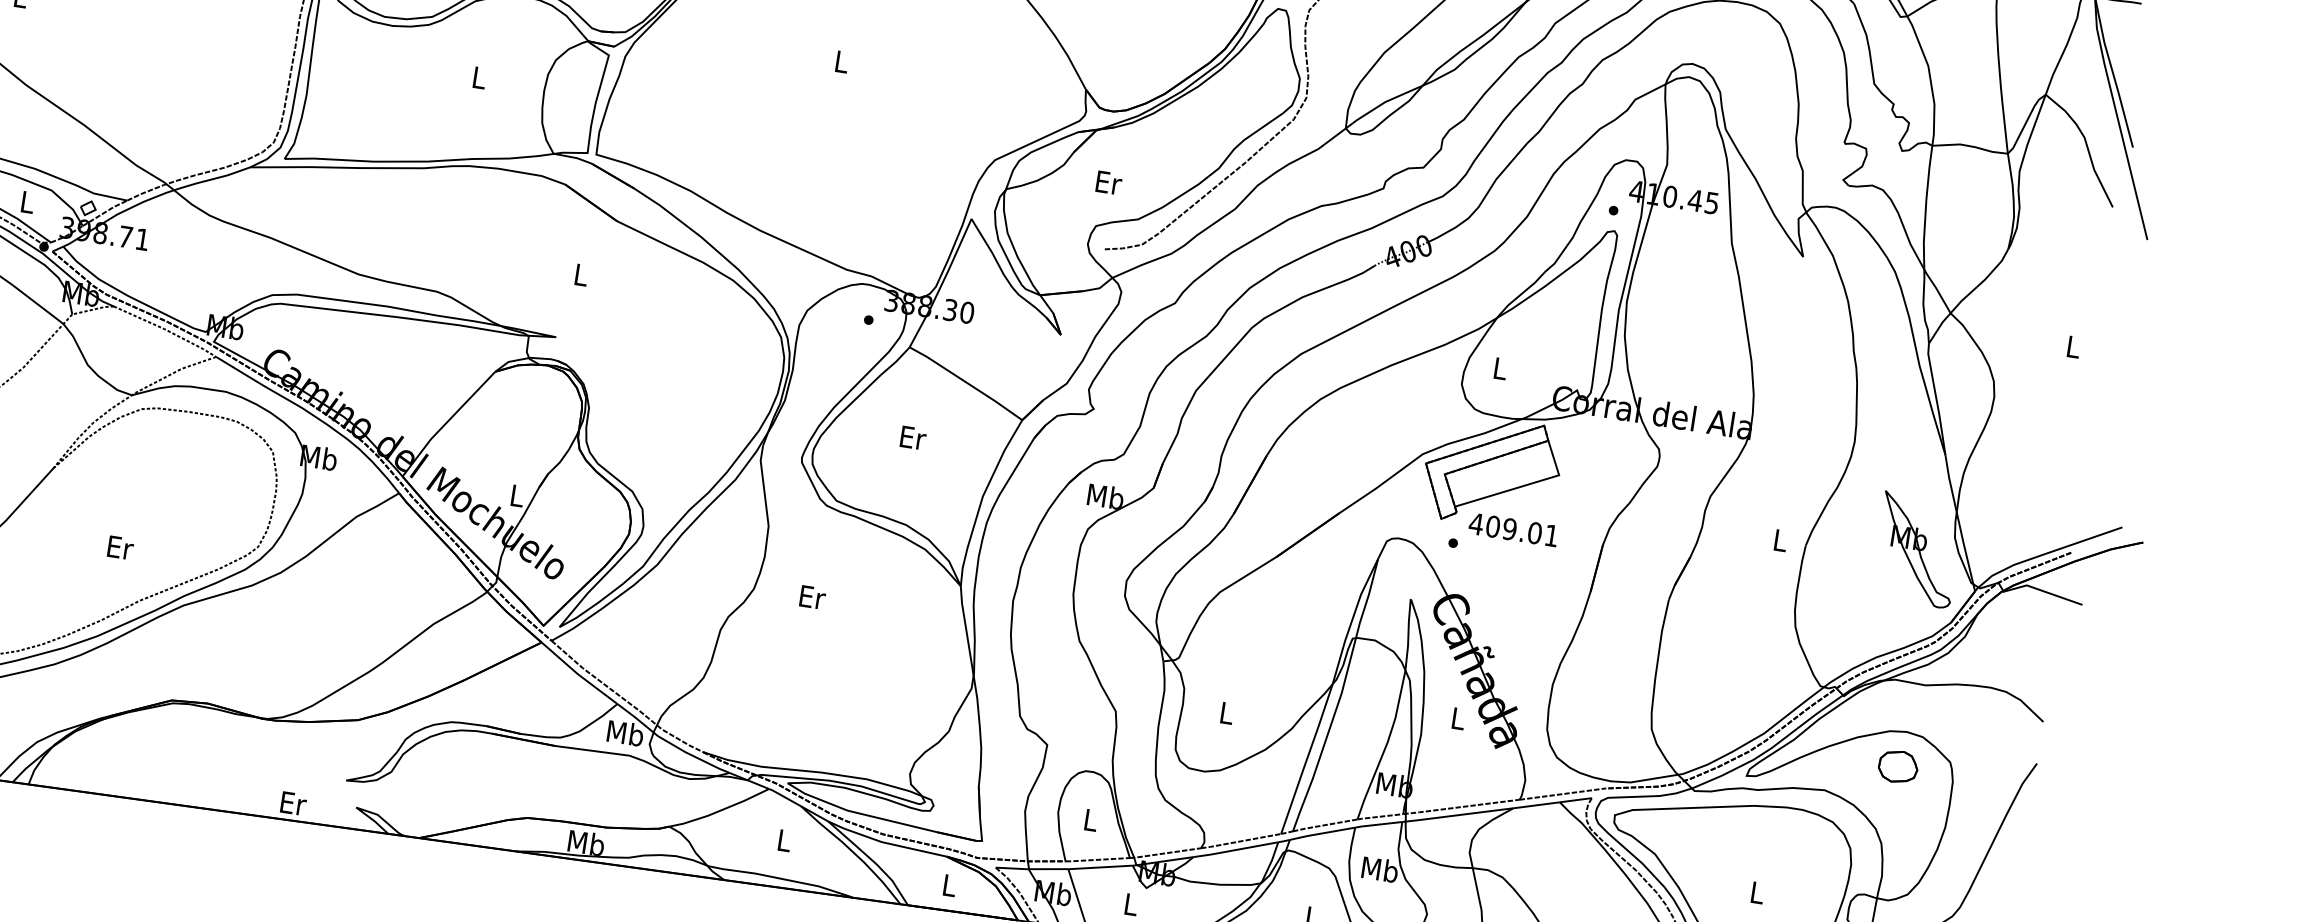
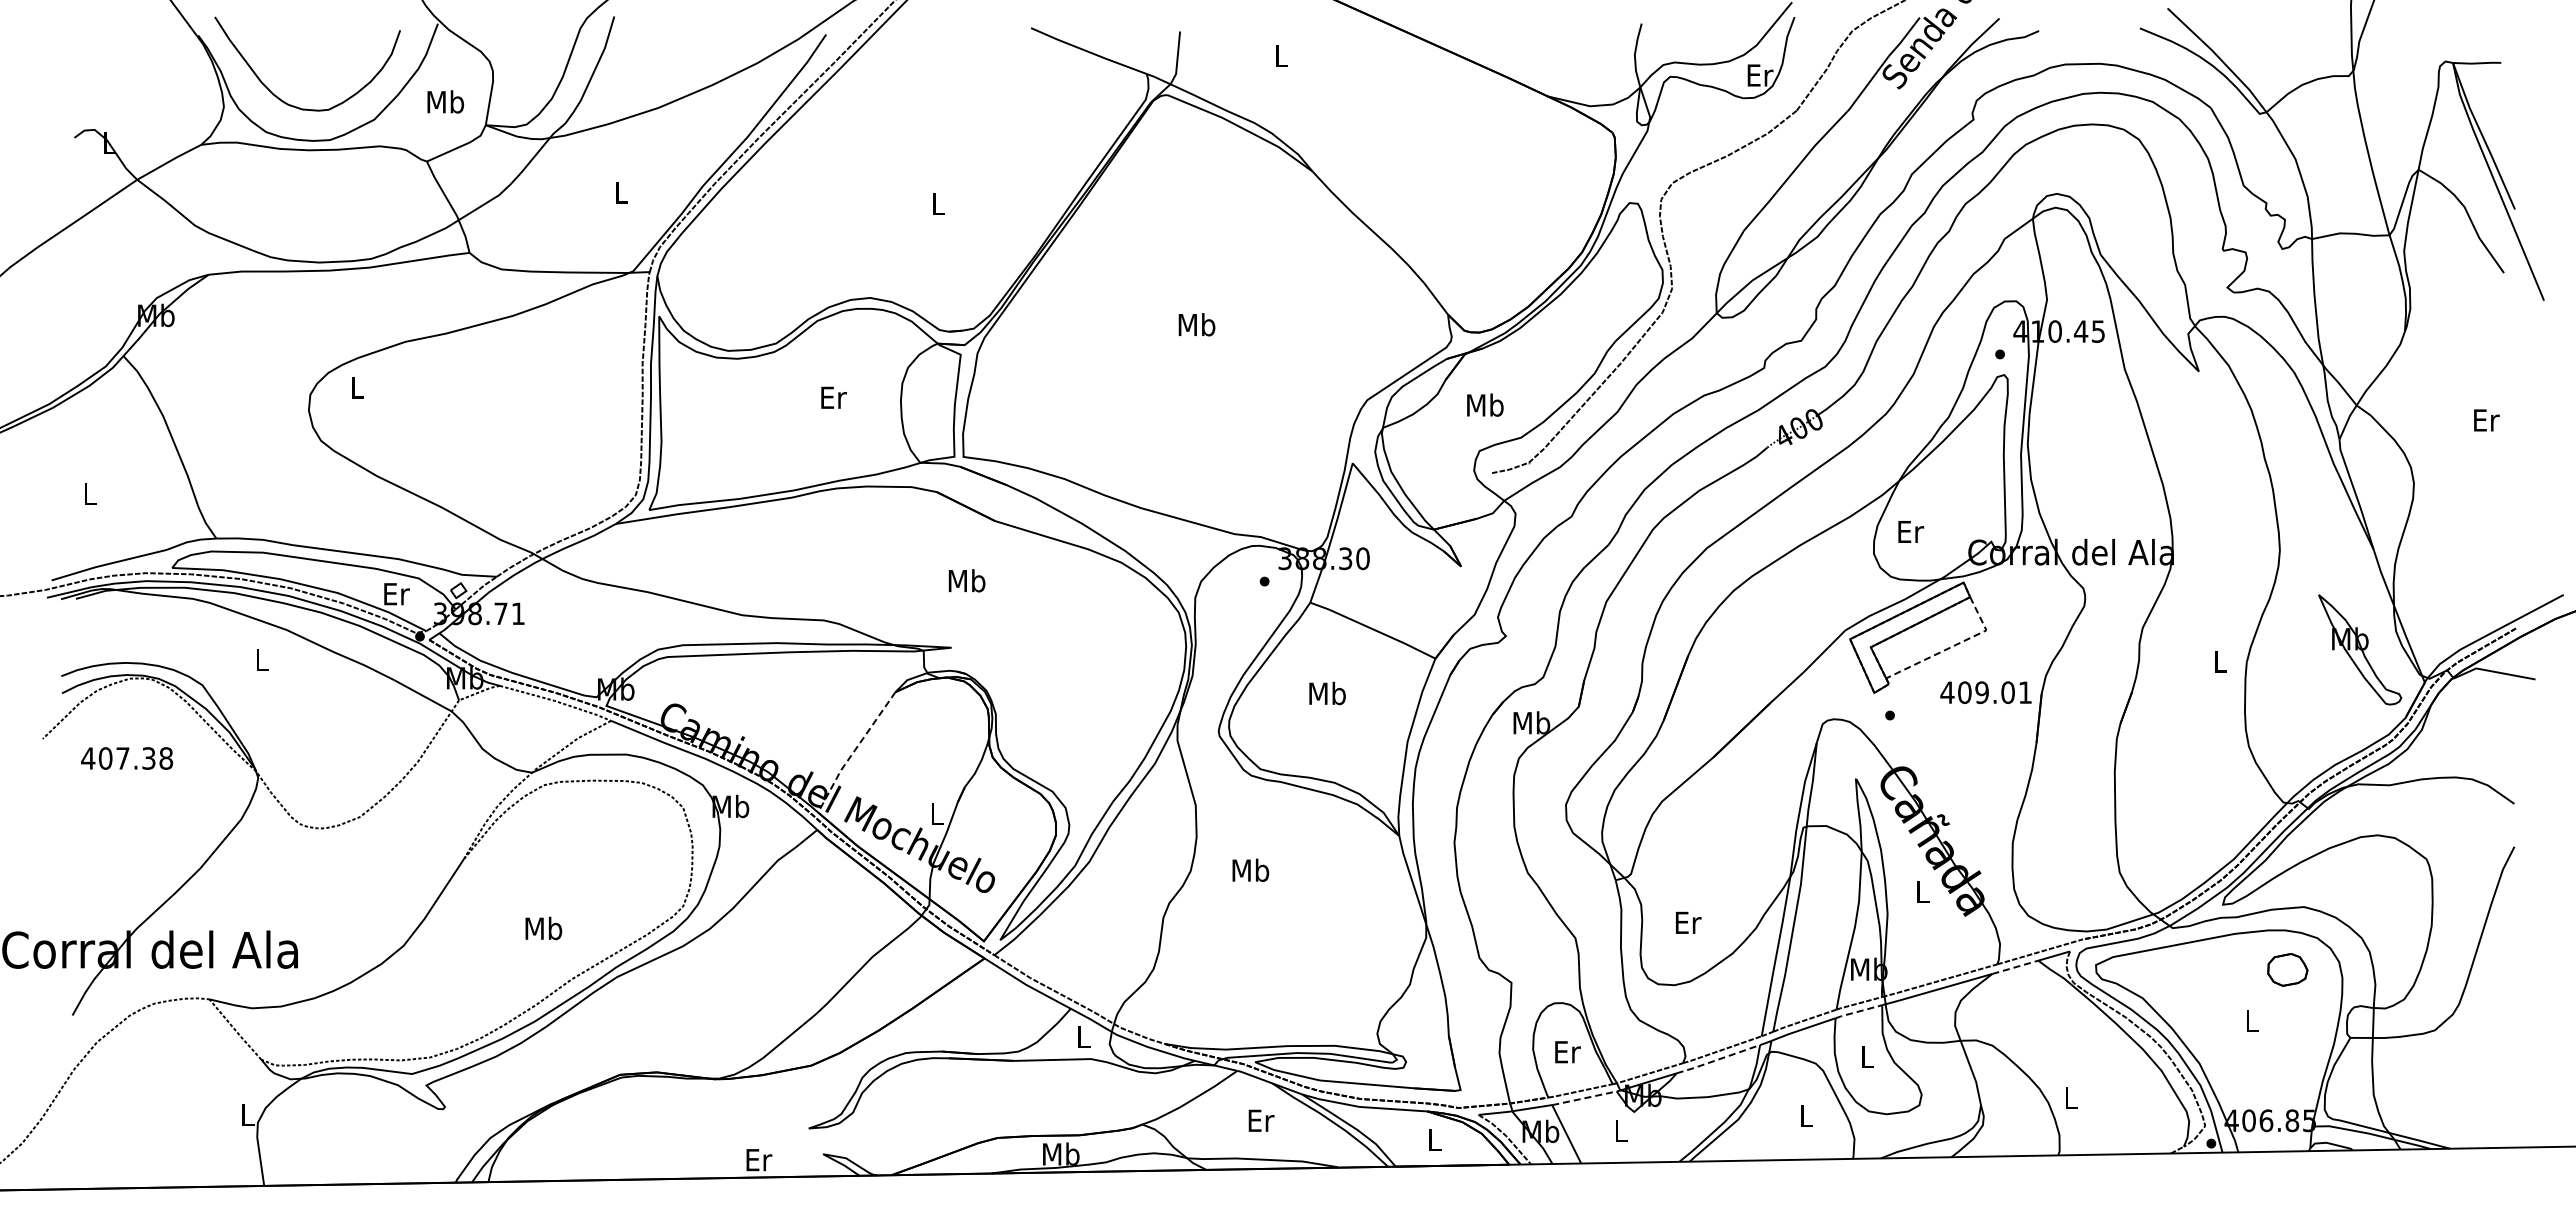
text: (841, 61) -> (1196, 324), L -> Mb
text: (479, 77) -> (833, 397), L -> Er
text: (1108, 182) -> (1485, 404), Er -> Mb
text: (27, 202) -> (396, 594), L -> Er
text: (580, 274) -> (966, 580), L -> Mb
text: (2073, 347) -> (2486, 420), L -> Er
text: (1501, 368) -> (1911, 531), L -> Er
line: (446, 422) -> (854, 751), solid -> dashed
text: (912, 437) -> (1327, 693), Er -> Mb
line: (1524, 485) -> (1953, 646), solid -> dashed
text: (1513, 529) -> (1985, 692), moved
text: (119, 547) -> (543, 928), Er -> Mb
text: (811, 596) -> (1250, 869), Er -> Mb
text: (1227, 713) -> (1688, 922), L -> Er
text: (625, 732) -> (1083, 1036), Mb -> L
part: (1898, 766) -> (2287, 969), moved
line: (1535, 805) -> (2014, 967), solid -> dashed
text: (1090, 820) -> (1567, 1052), L -> Er
line: (1378, 824) -> (1858, 1011), solid -> dashed
text: (785, 840) -> (1261, 1120), L -> Er
line: (1234, 849) -> (1717, 1059), solid -> dashed
line: (1099, 867) -> (1583, 1098), solid -> dashed
text: (1380, 869) -> (1867, 1056), Mb -> L

